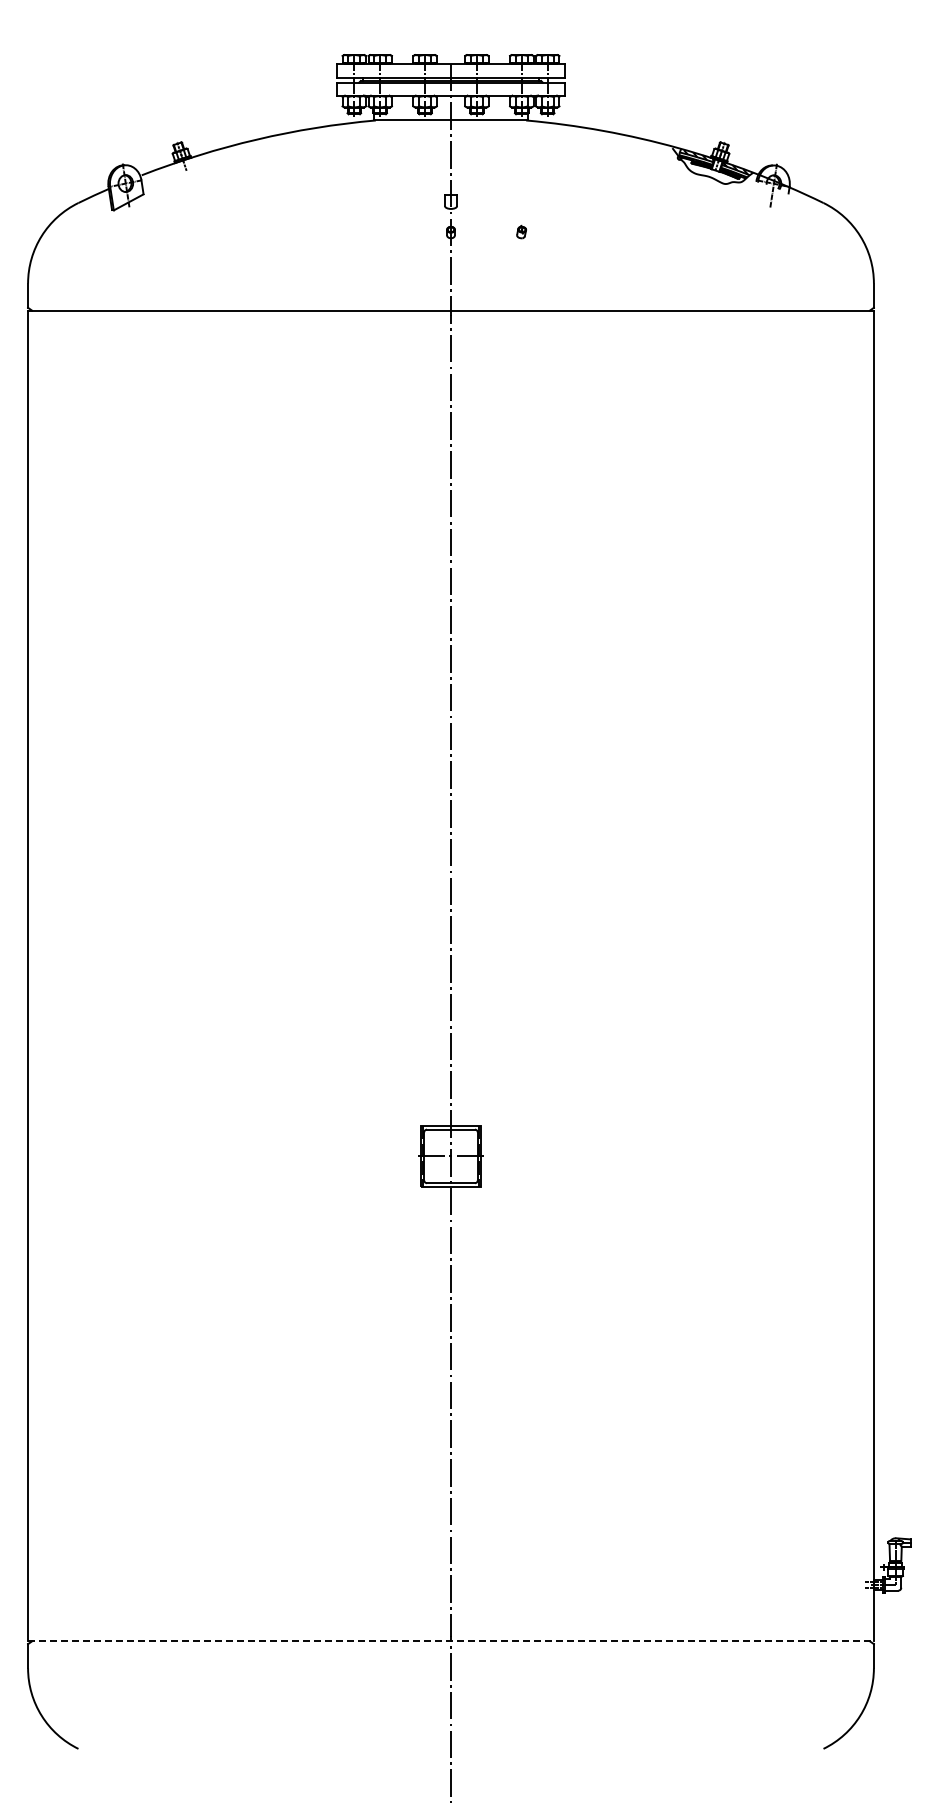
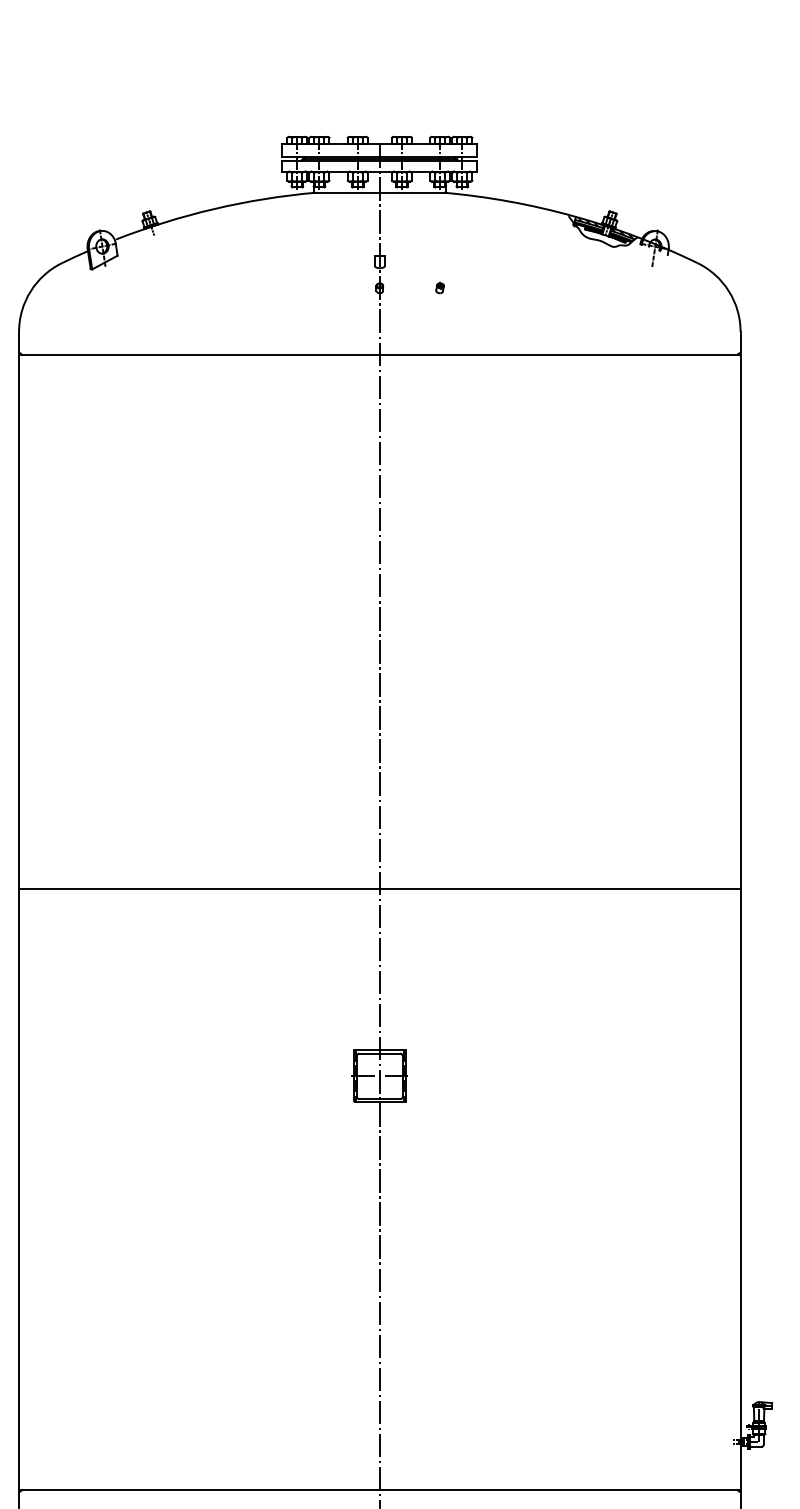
line: (450, 936) -> (379, 888), added
line: (451, 1641) -> (380, 1490), dashed -> solid

